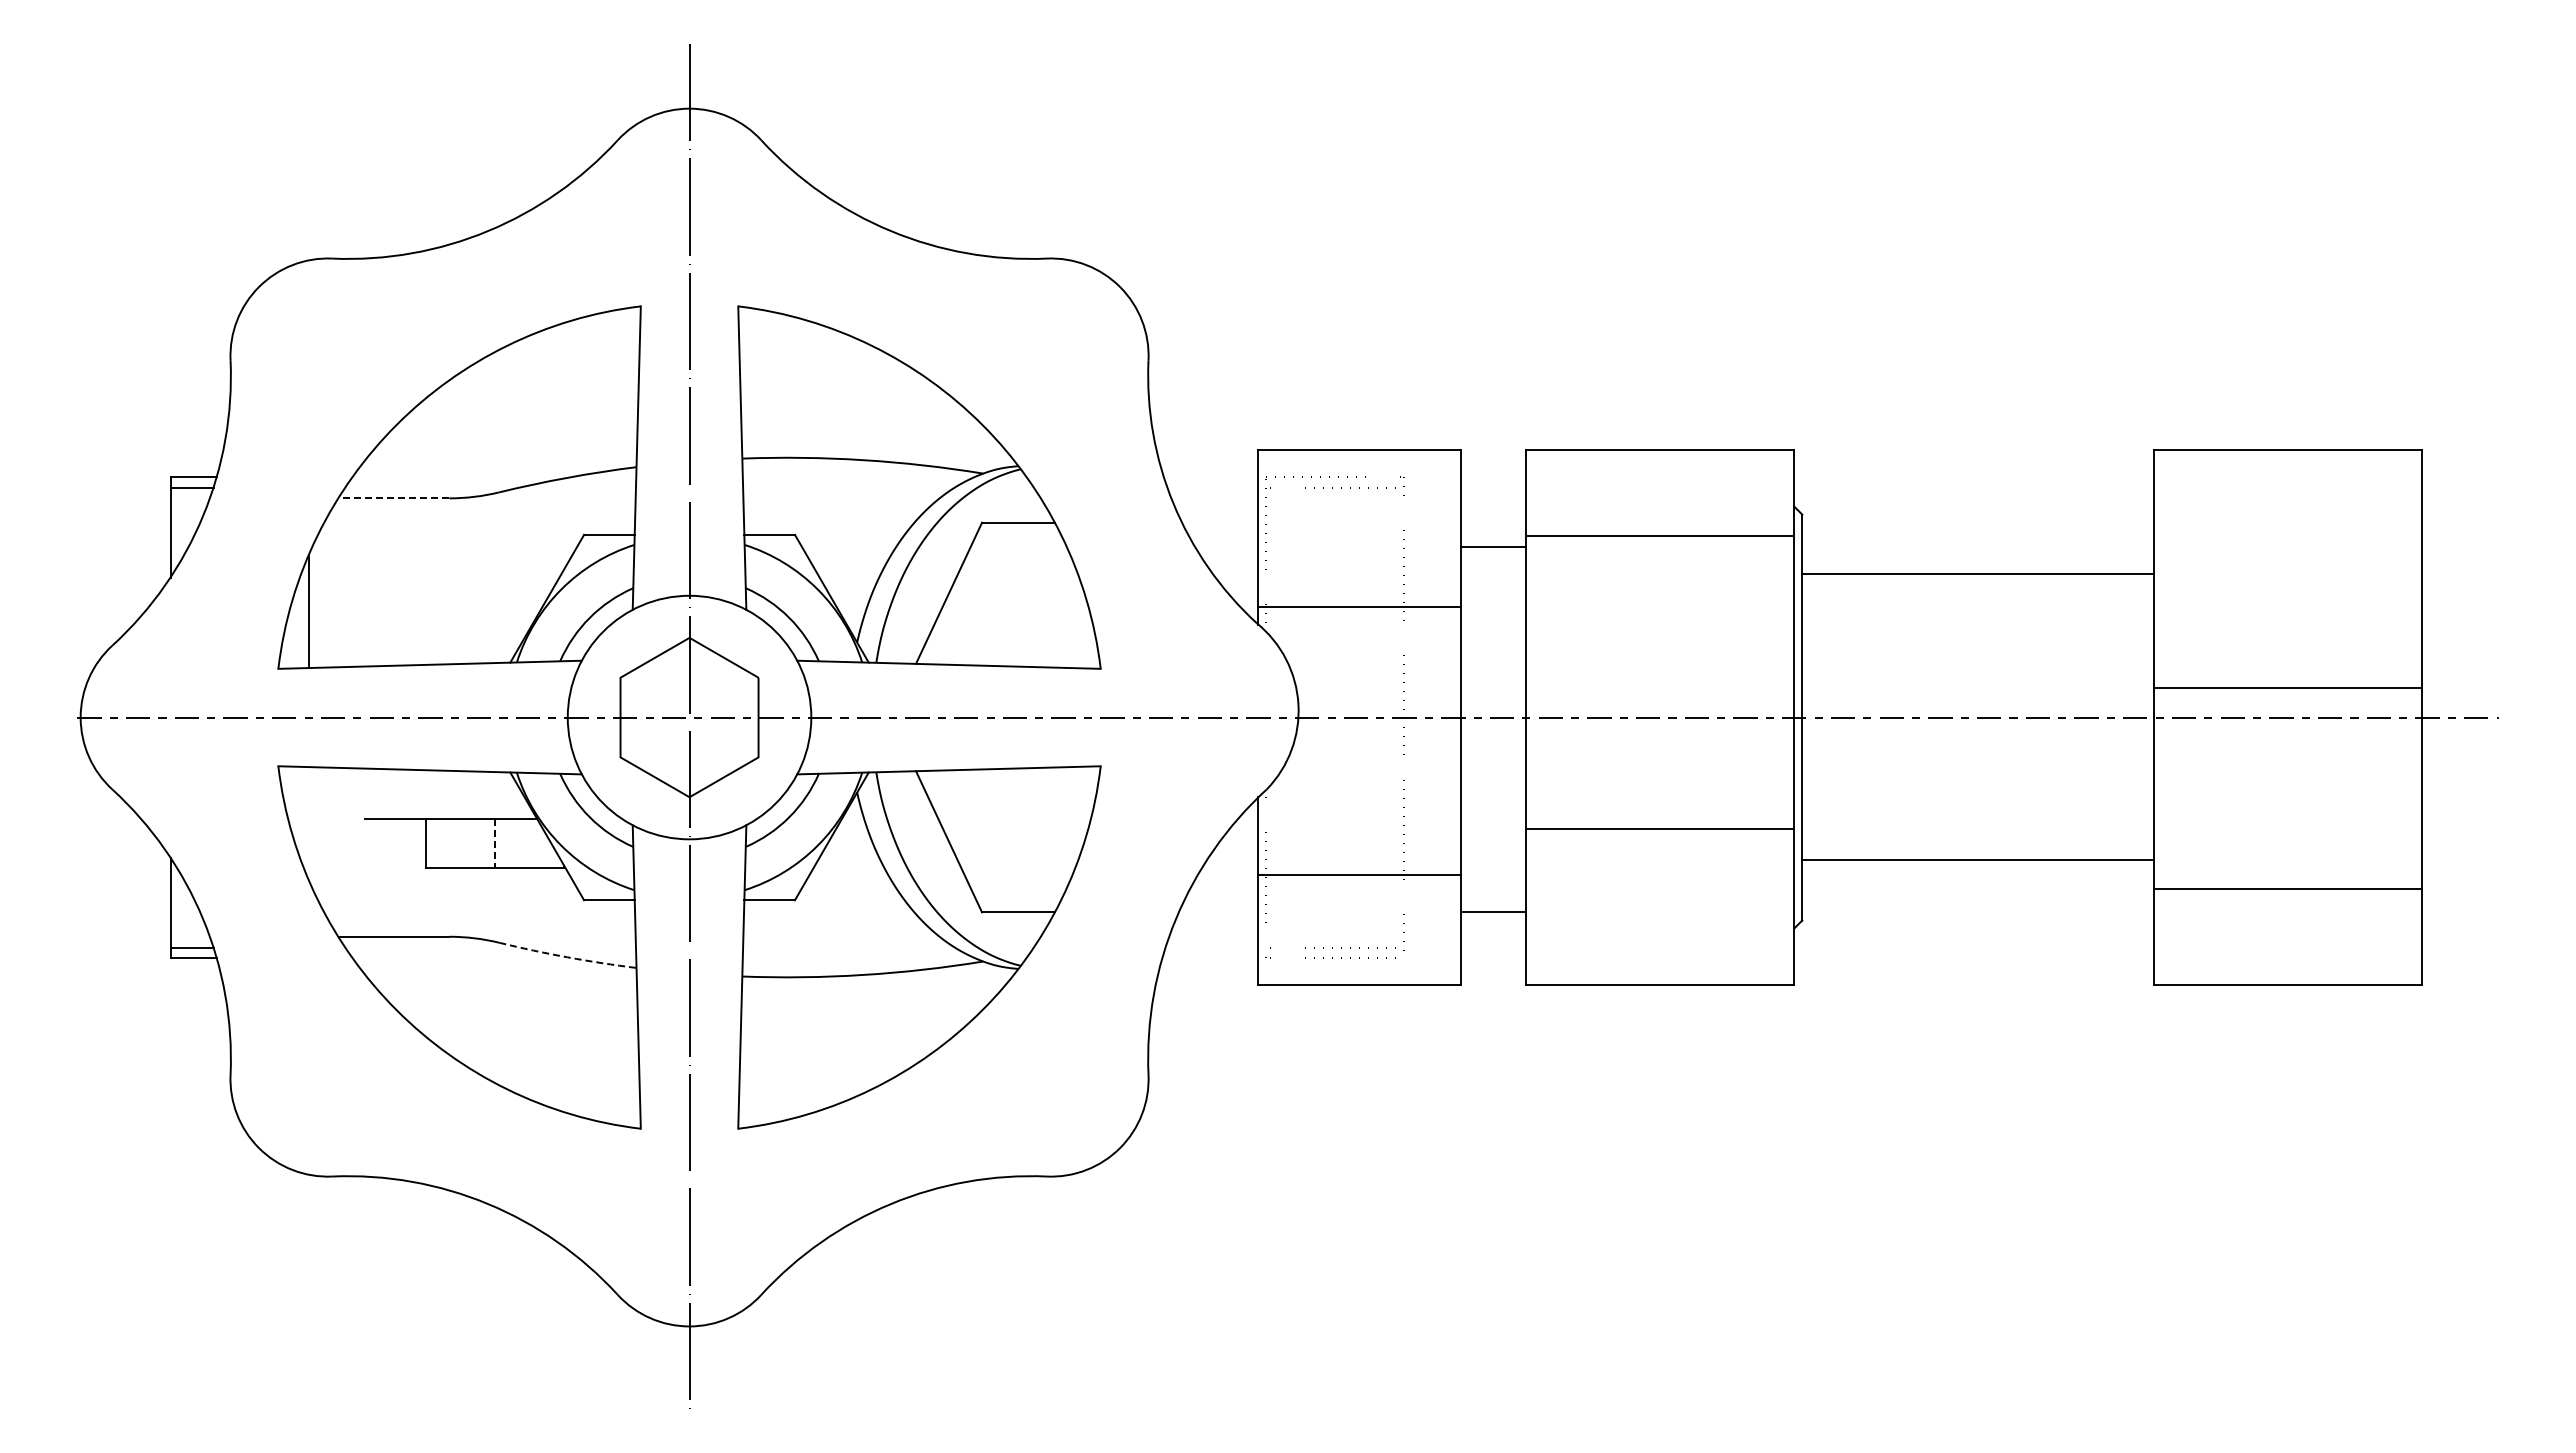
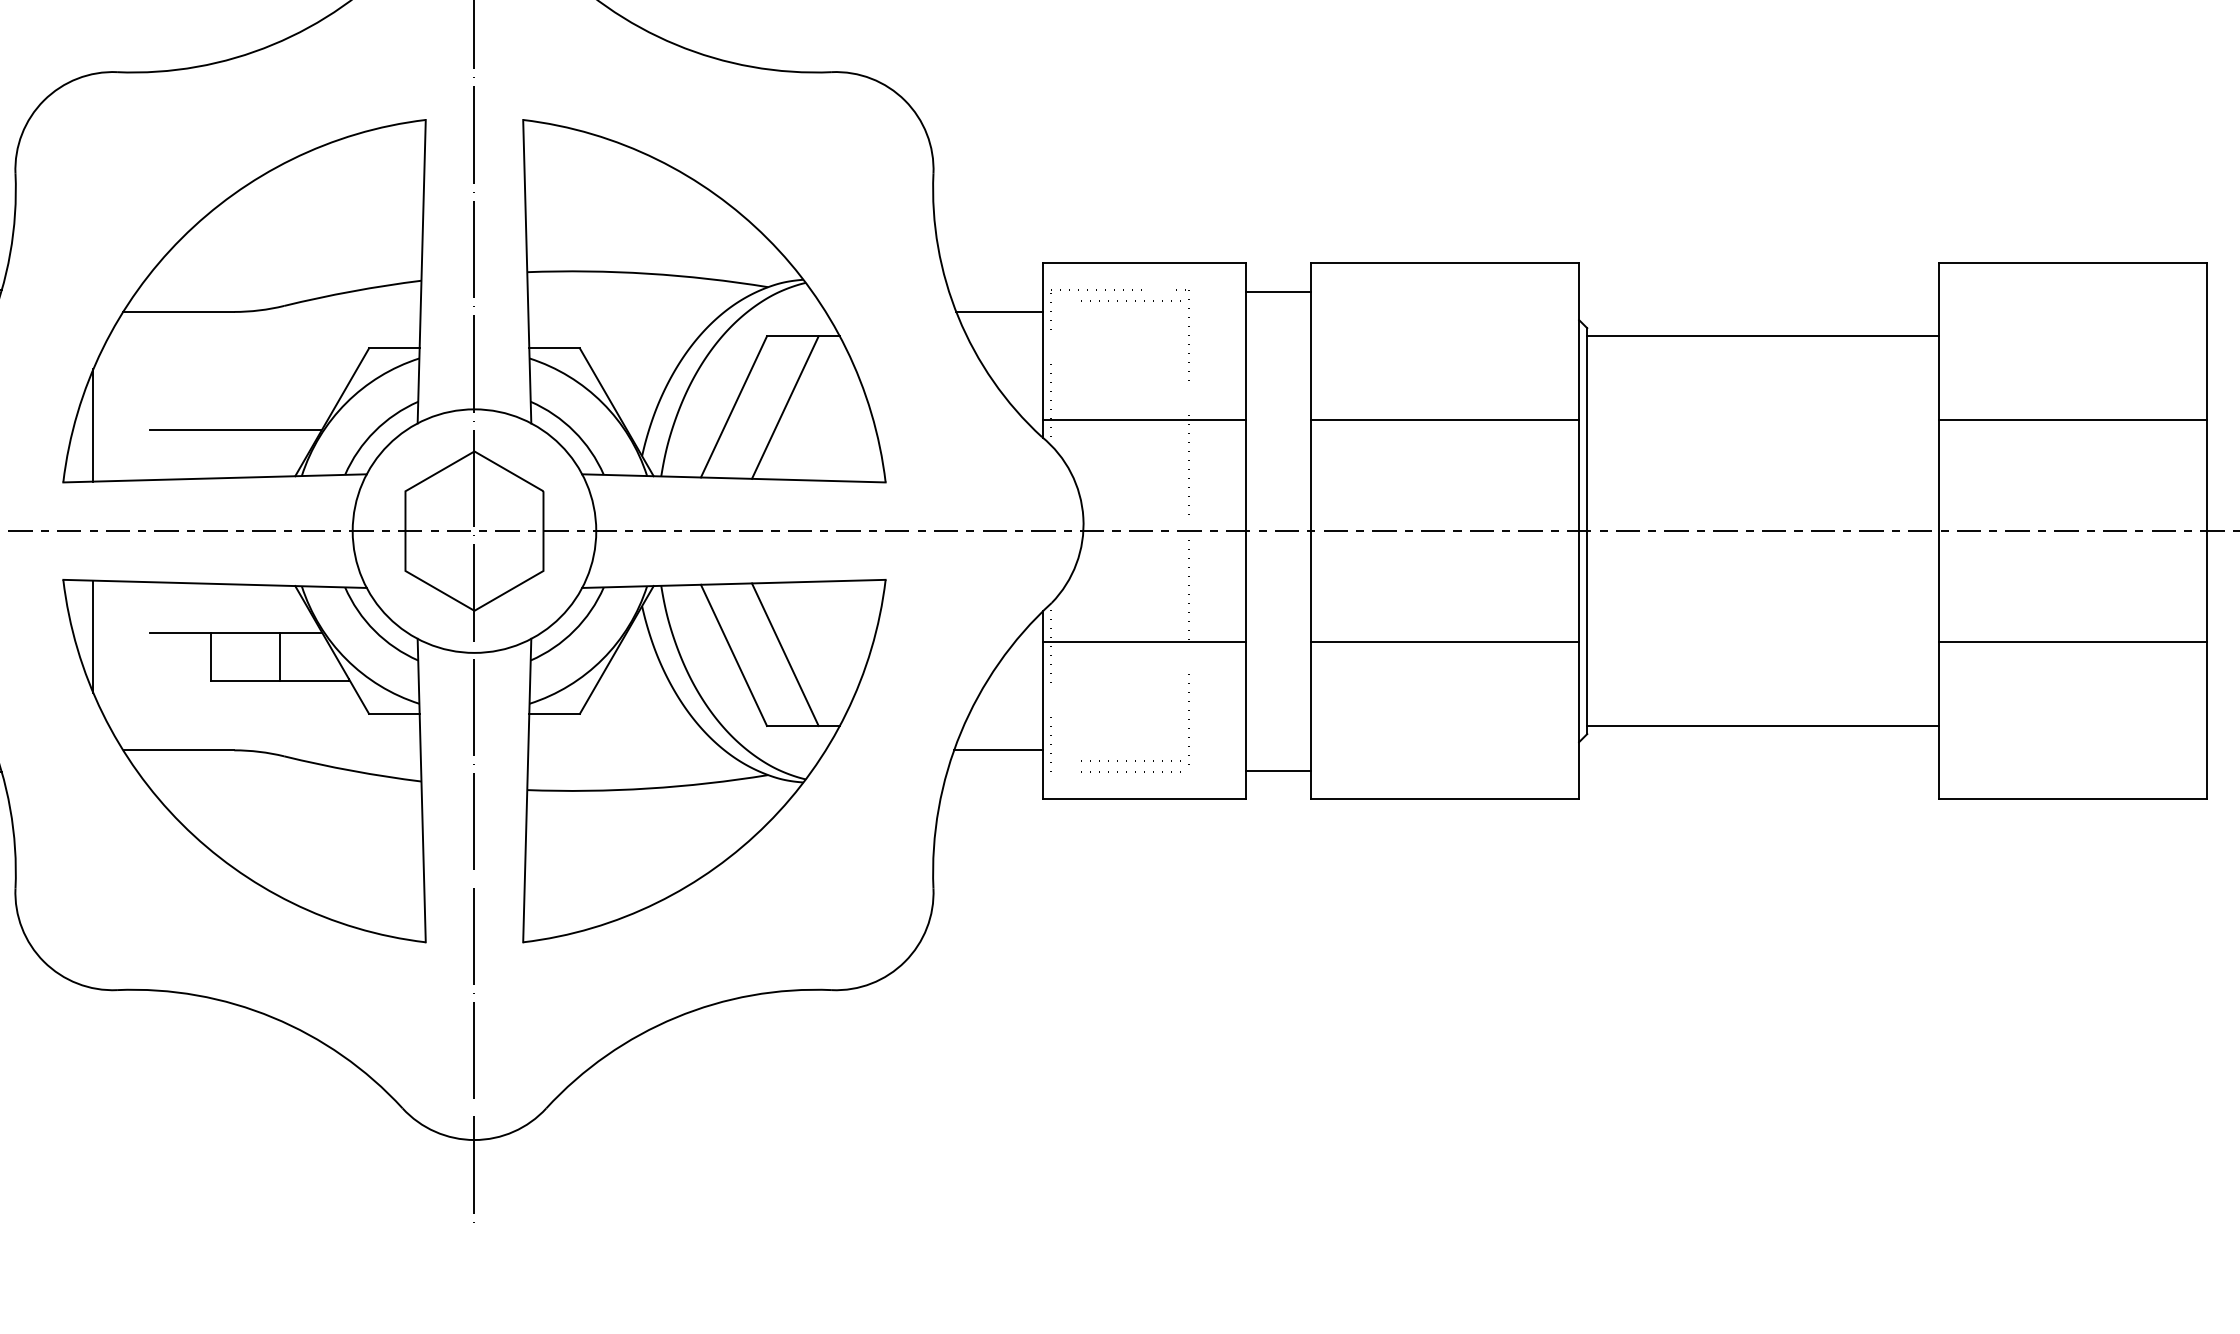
line: (393, 498) -> (178, 312), dashed -> solid
line: (1214, 498) -> (999, 312), added
line: (1660, 535) -> (1445, 420), moved
line: (1493, 547) -> (1278, 292), moved
line: (1977, 573) -> (1762, 336), moved
line: (1000, 593) -> (785, 407), added
line: (450, 616) -> (235, 430), added
line: (2287, 687) -> (2072, 420), moved
line: (308, 823) -> (93, 637), added
line: (1000, 840) -> (785, 654), added
line: (495, 843) -> (280, 657), dashed -> solid
line: (1977, 860) -> (1762, 726), moved
line: (1359, 874) -> (1144, 642), moved
line: (2287, 888) -> (2072, 642), moved
line: (1493, 912) -> (1278, 771), moved
line: (1213, 936) -> (998, 750), added
arc: (567, 957) -> (352, 771), dashed -> solid

